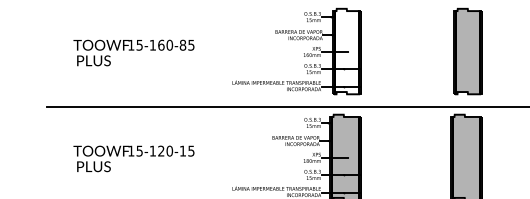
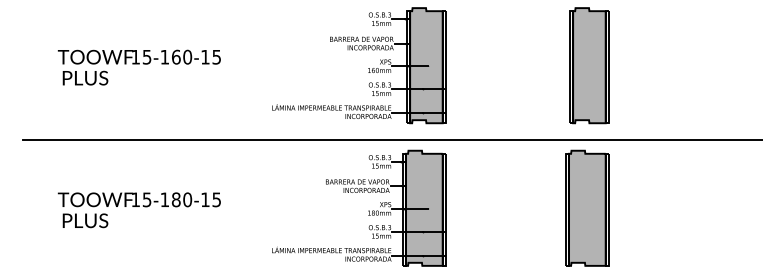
text: (183, 44) -> (205, 56), 15-160-85 -> 15-160-15
fill: (347, 51) -> (426, 65), added
text: (160, 150) -> (175, 199), 15-120-15 -> 15-180-15

